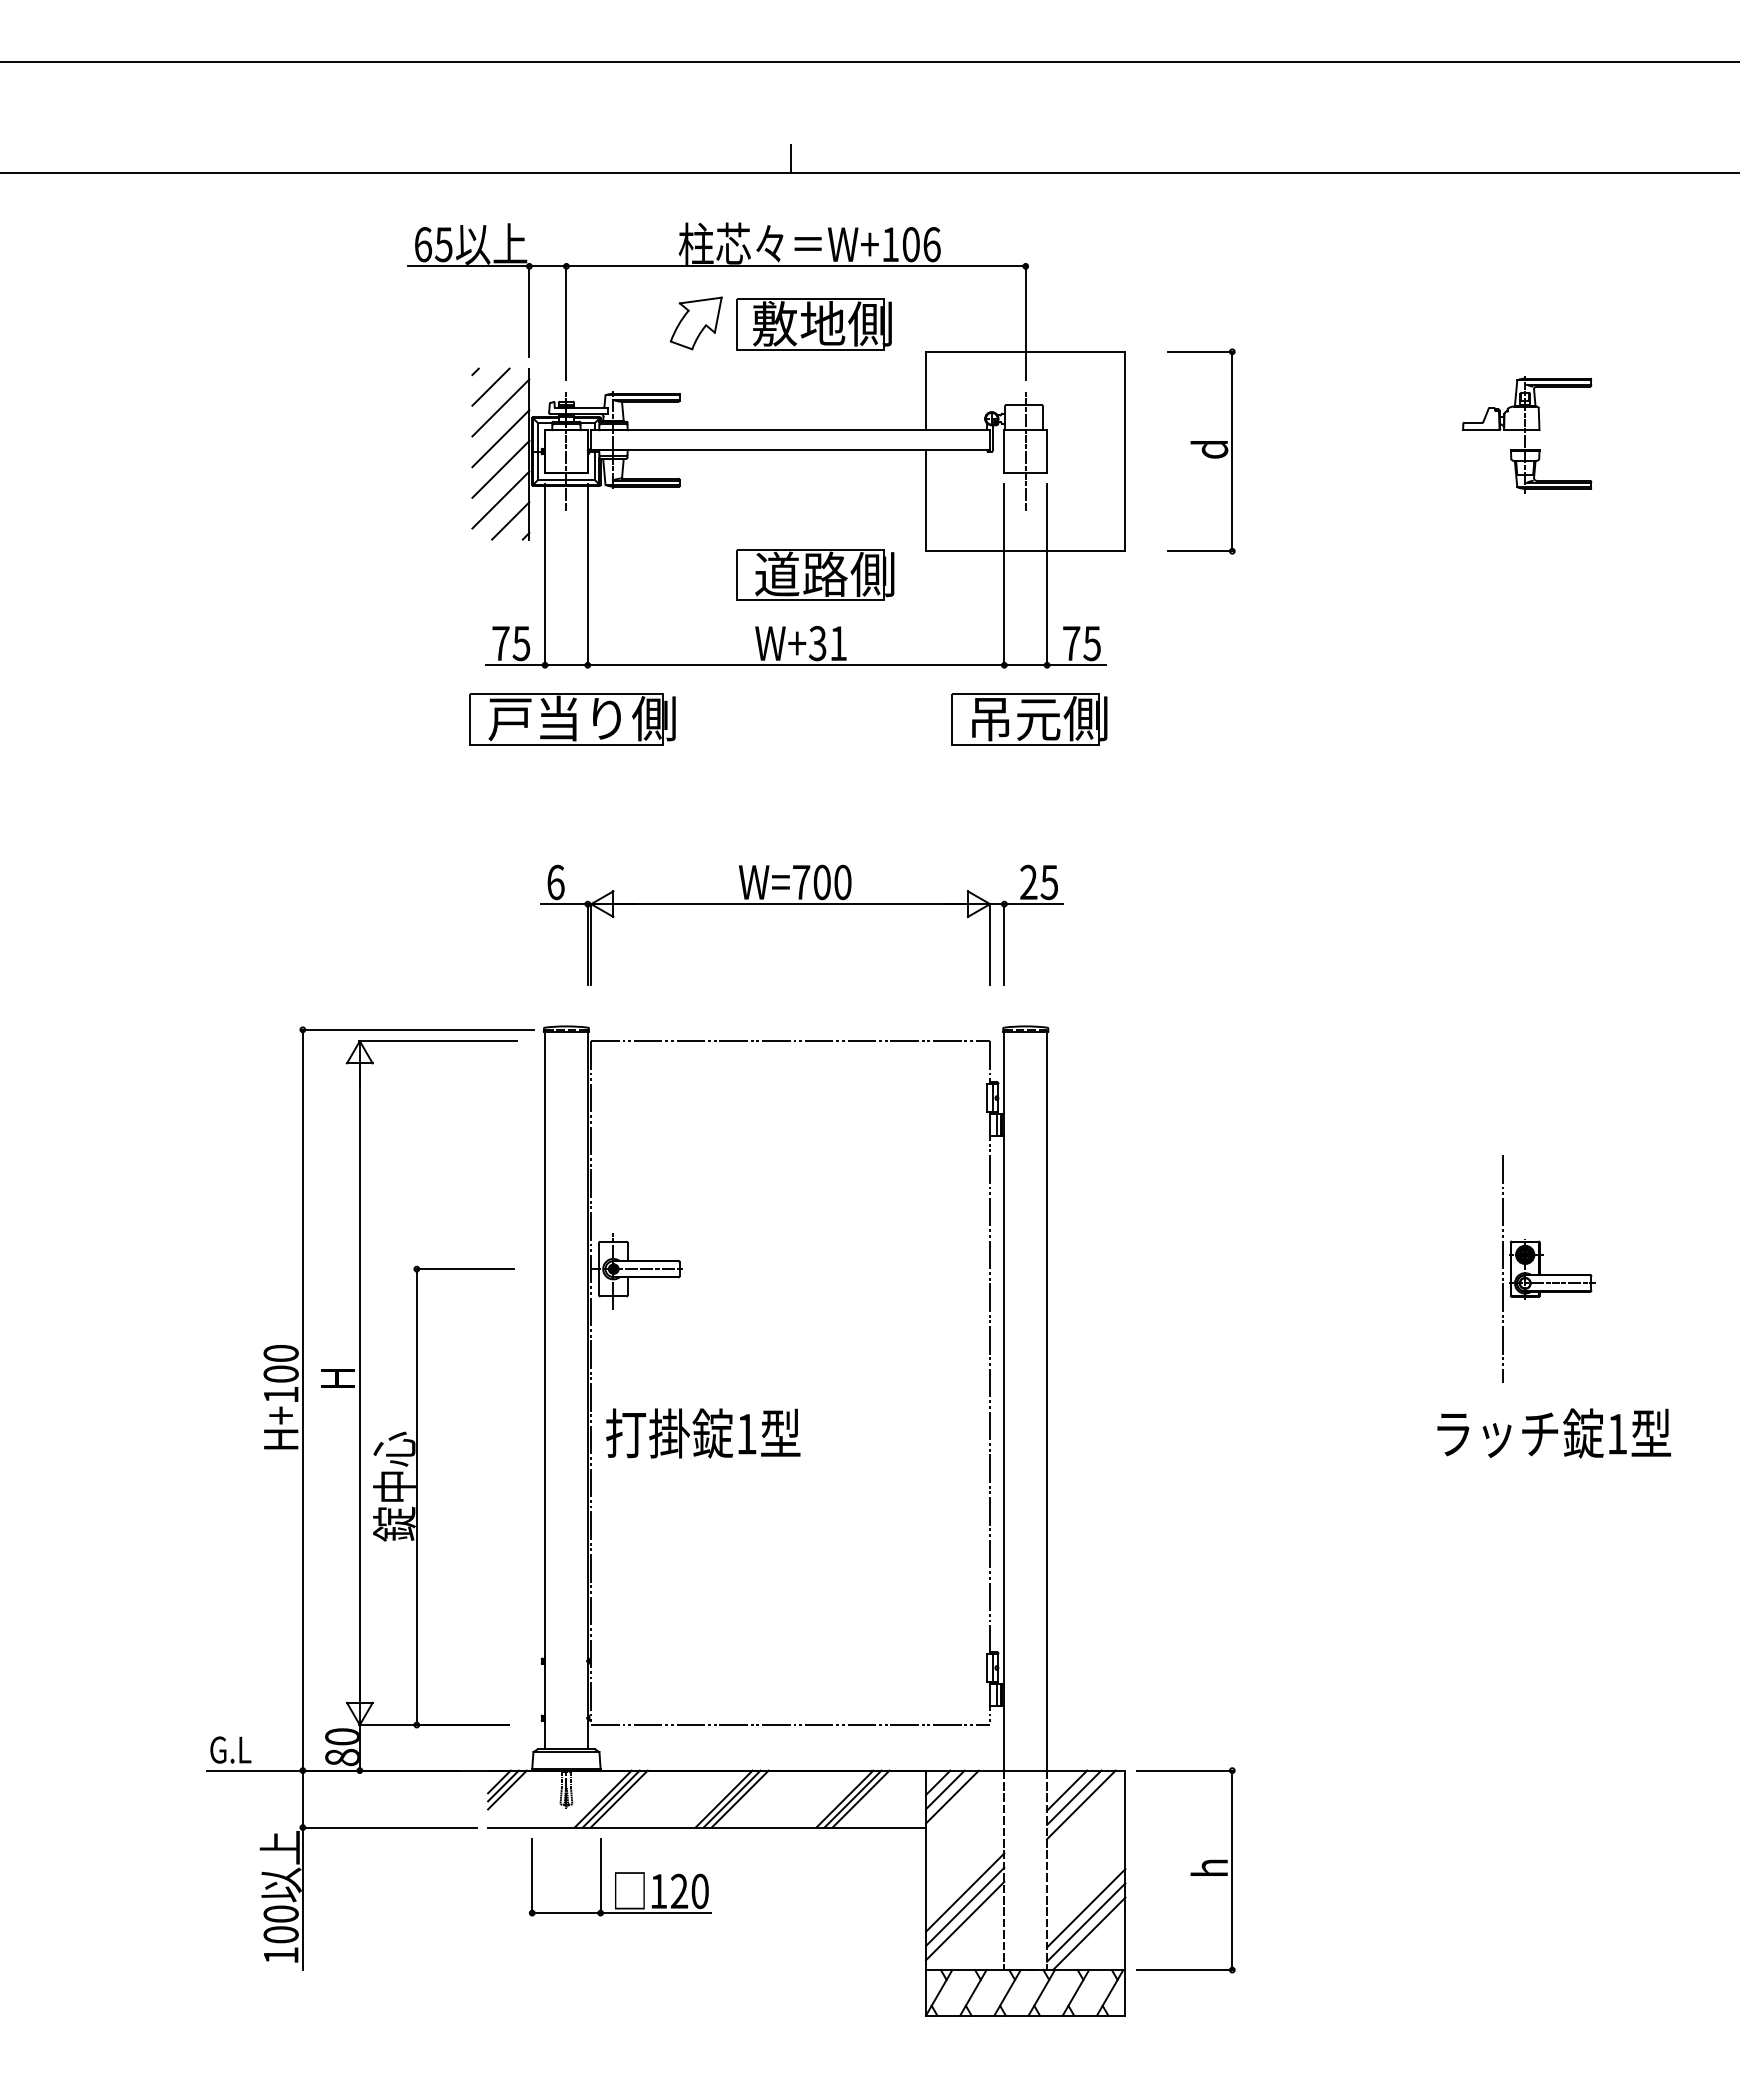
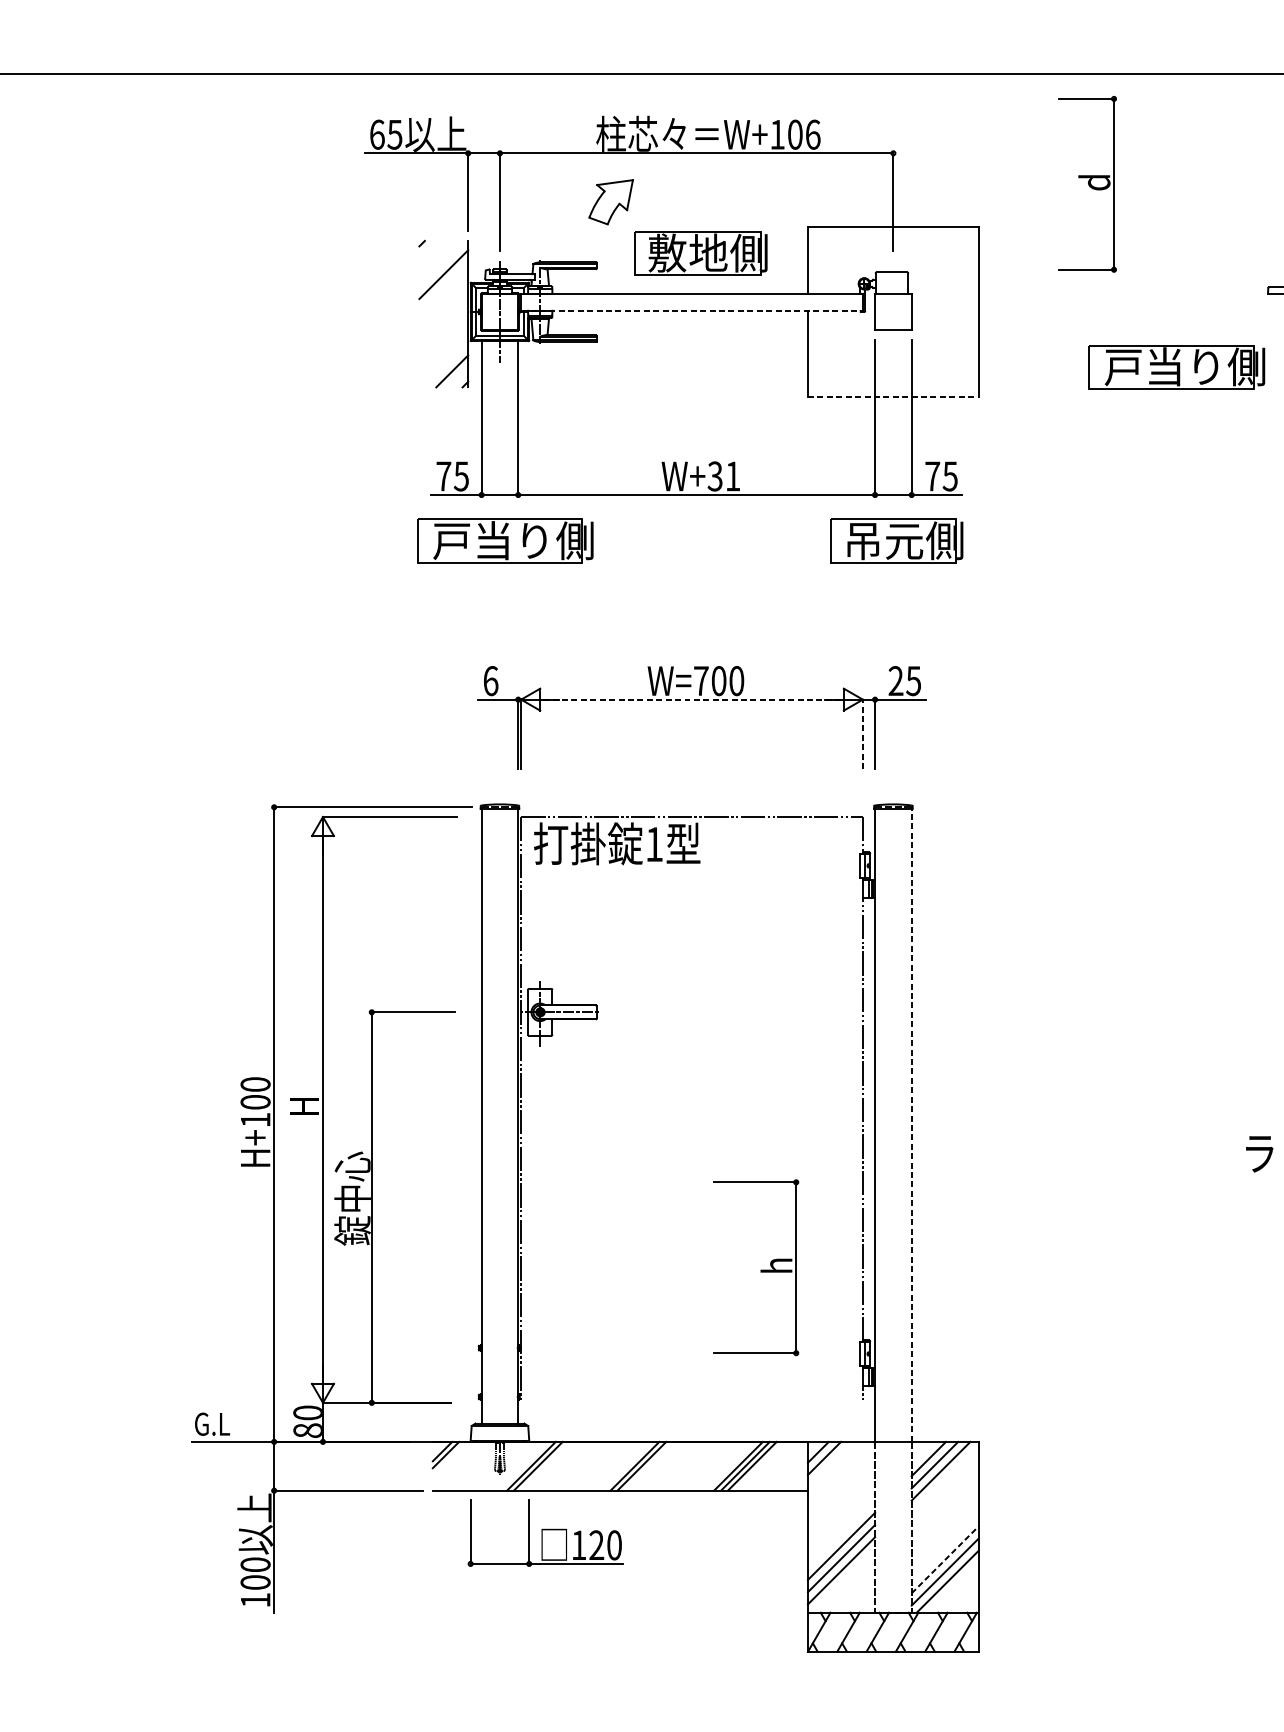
line: (790, 158) -> (691, 60), removed
part: (813, 324) -> (700, 253), moved
line: (490, 386) -> (434, 256), removed
line: (500, 438) -> (443, 300), removed
line: (791, 450) -> (692, 311), solid -> dashed
line: (1025, 451) -> (893, 311), removed
part: (1201, 451) -> (1087, 184), moved
line: (500, 468) -> (443, 326), removed
line: (500, 499) -> (443, 353), removed
part: (1356, 516) -> (1176, 367), added
line: (1025, 551) -> (893, 397), solid -> dashed
part: (815, 574) -> (713, 417), removed
line: (790, 904) -> (691, 699), solid -> dashed
line: (990, 944) -> (863, 734), solid -> dashed
line: (1047, 1400) -> (912, 1124), solid -> dashed
text: (703, 1433) -> (617, 843), moved
line: (790, 1725) -> (691, 1403), removed
line: (507, 1789) -> (449, 1458), removed
line: (952, 1796) -> (830, 1464), removed
line: (618, 1798) -> (544, 1465), removed
line: (739, 1798) -> (648, 1465), removed
part: (1185, 1870) -> (756, 1267), moved
line: (1086, 1907) -> (945, 1559), solid -> dashed

